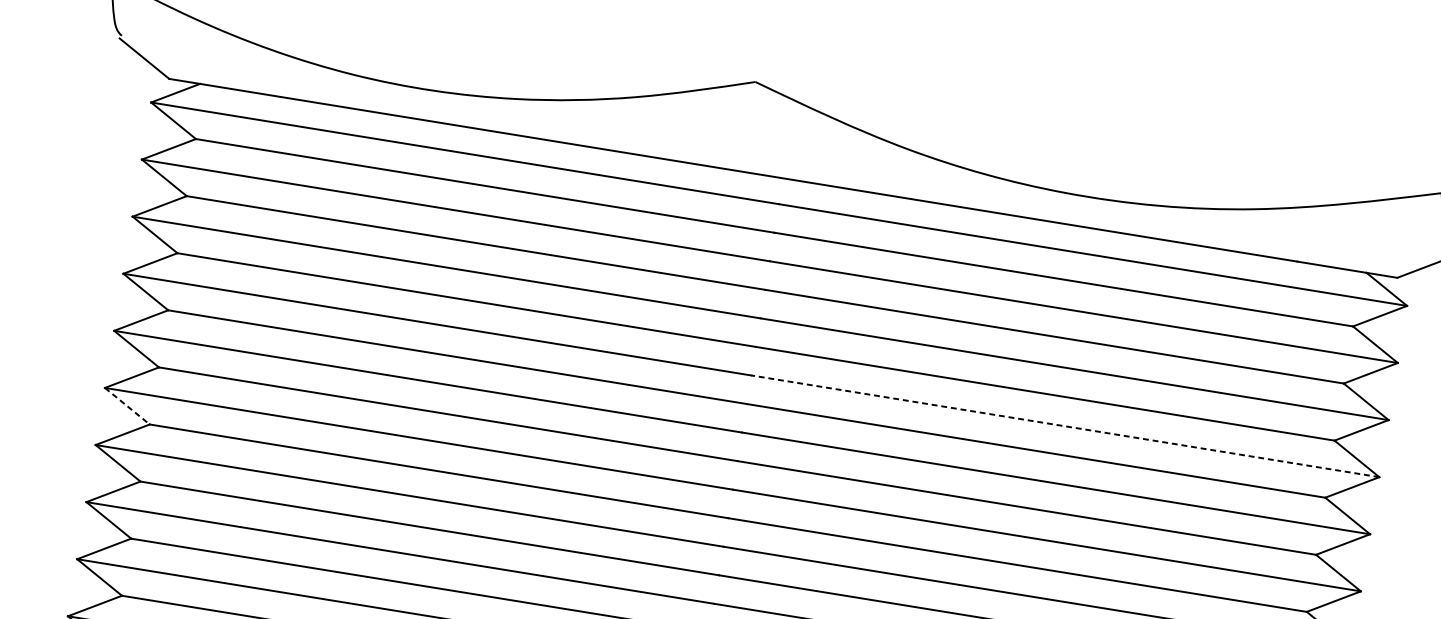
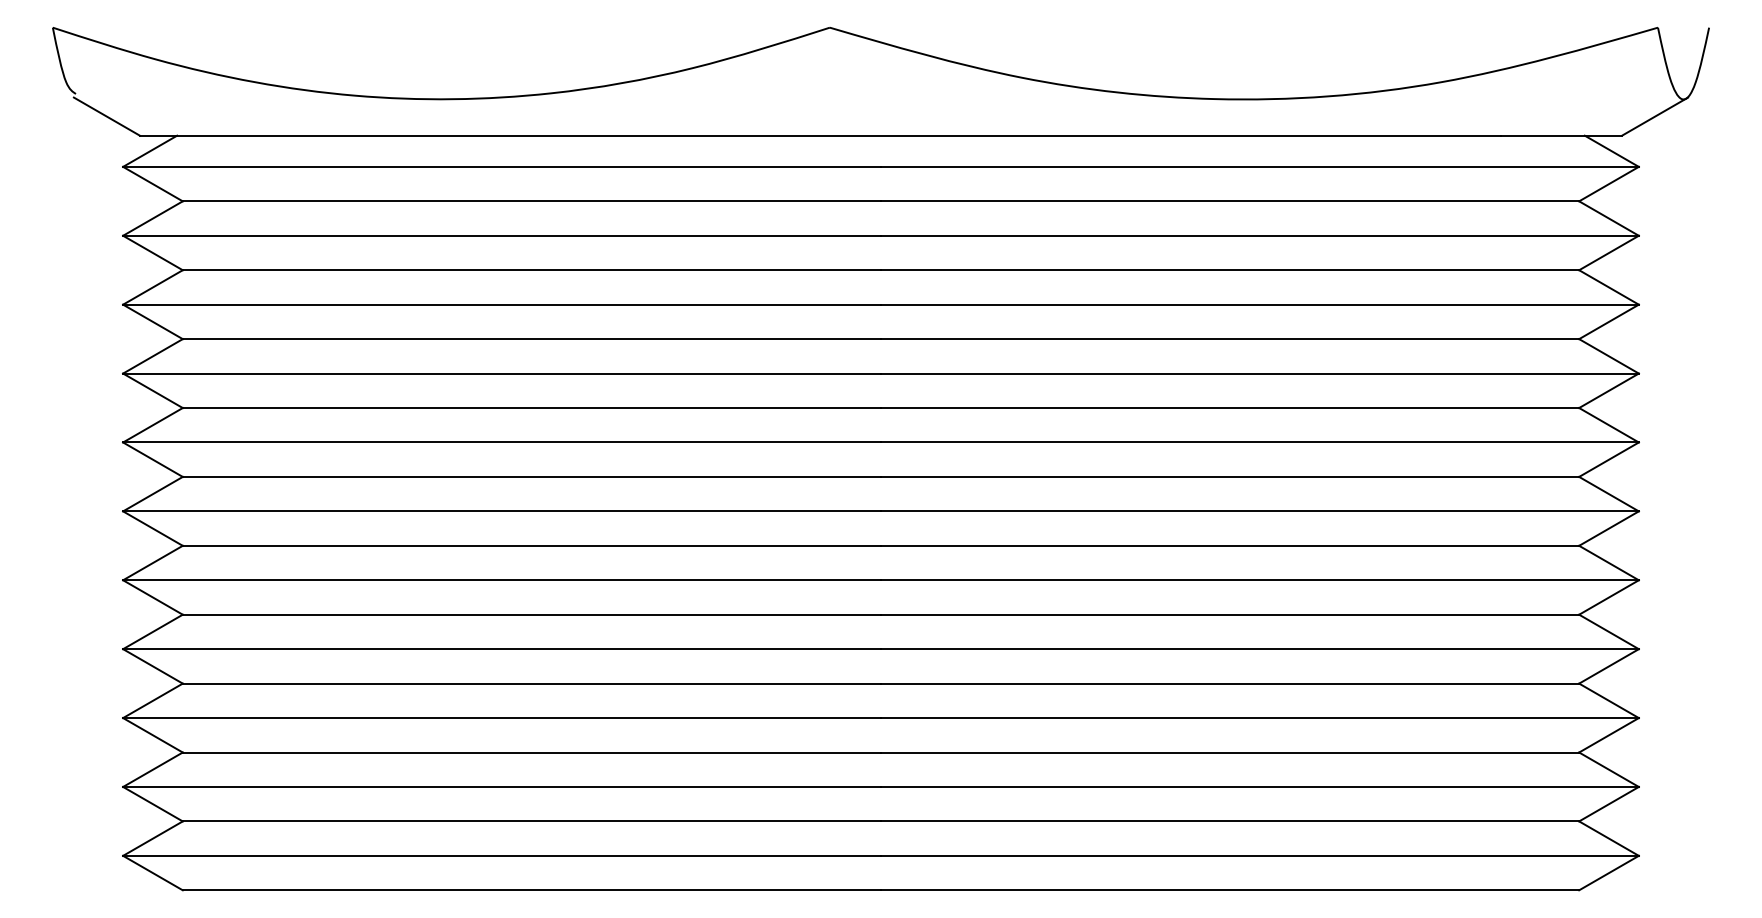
line: (127, 406) -> (153, 528), dashed -> solid
line: (1065, 426) -> (1259, 373), dashed -> solid

